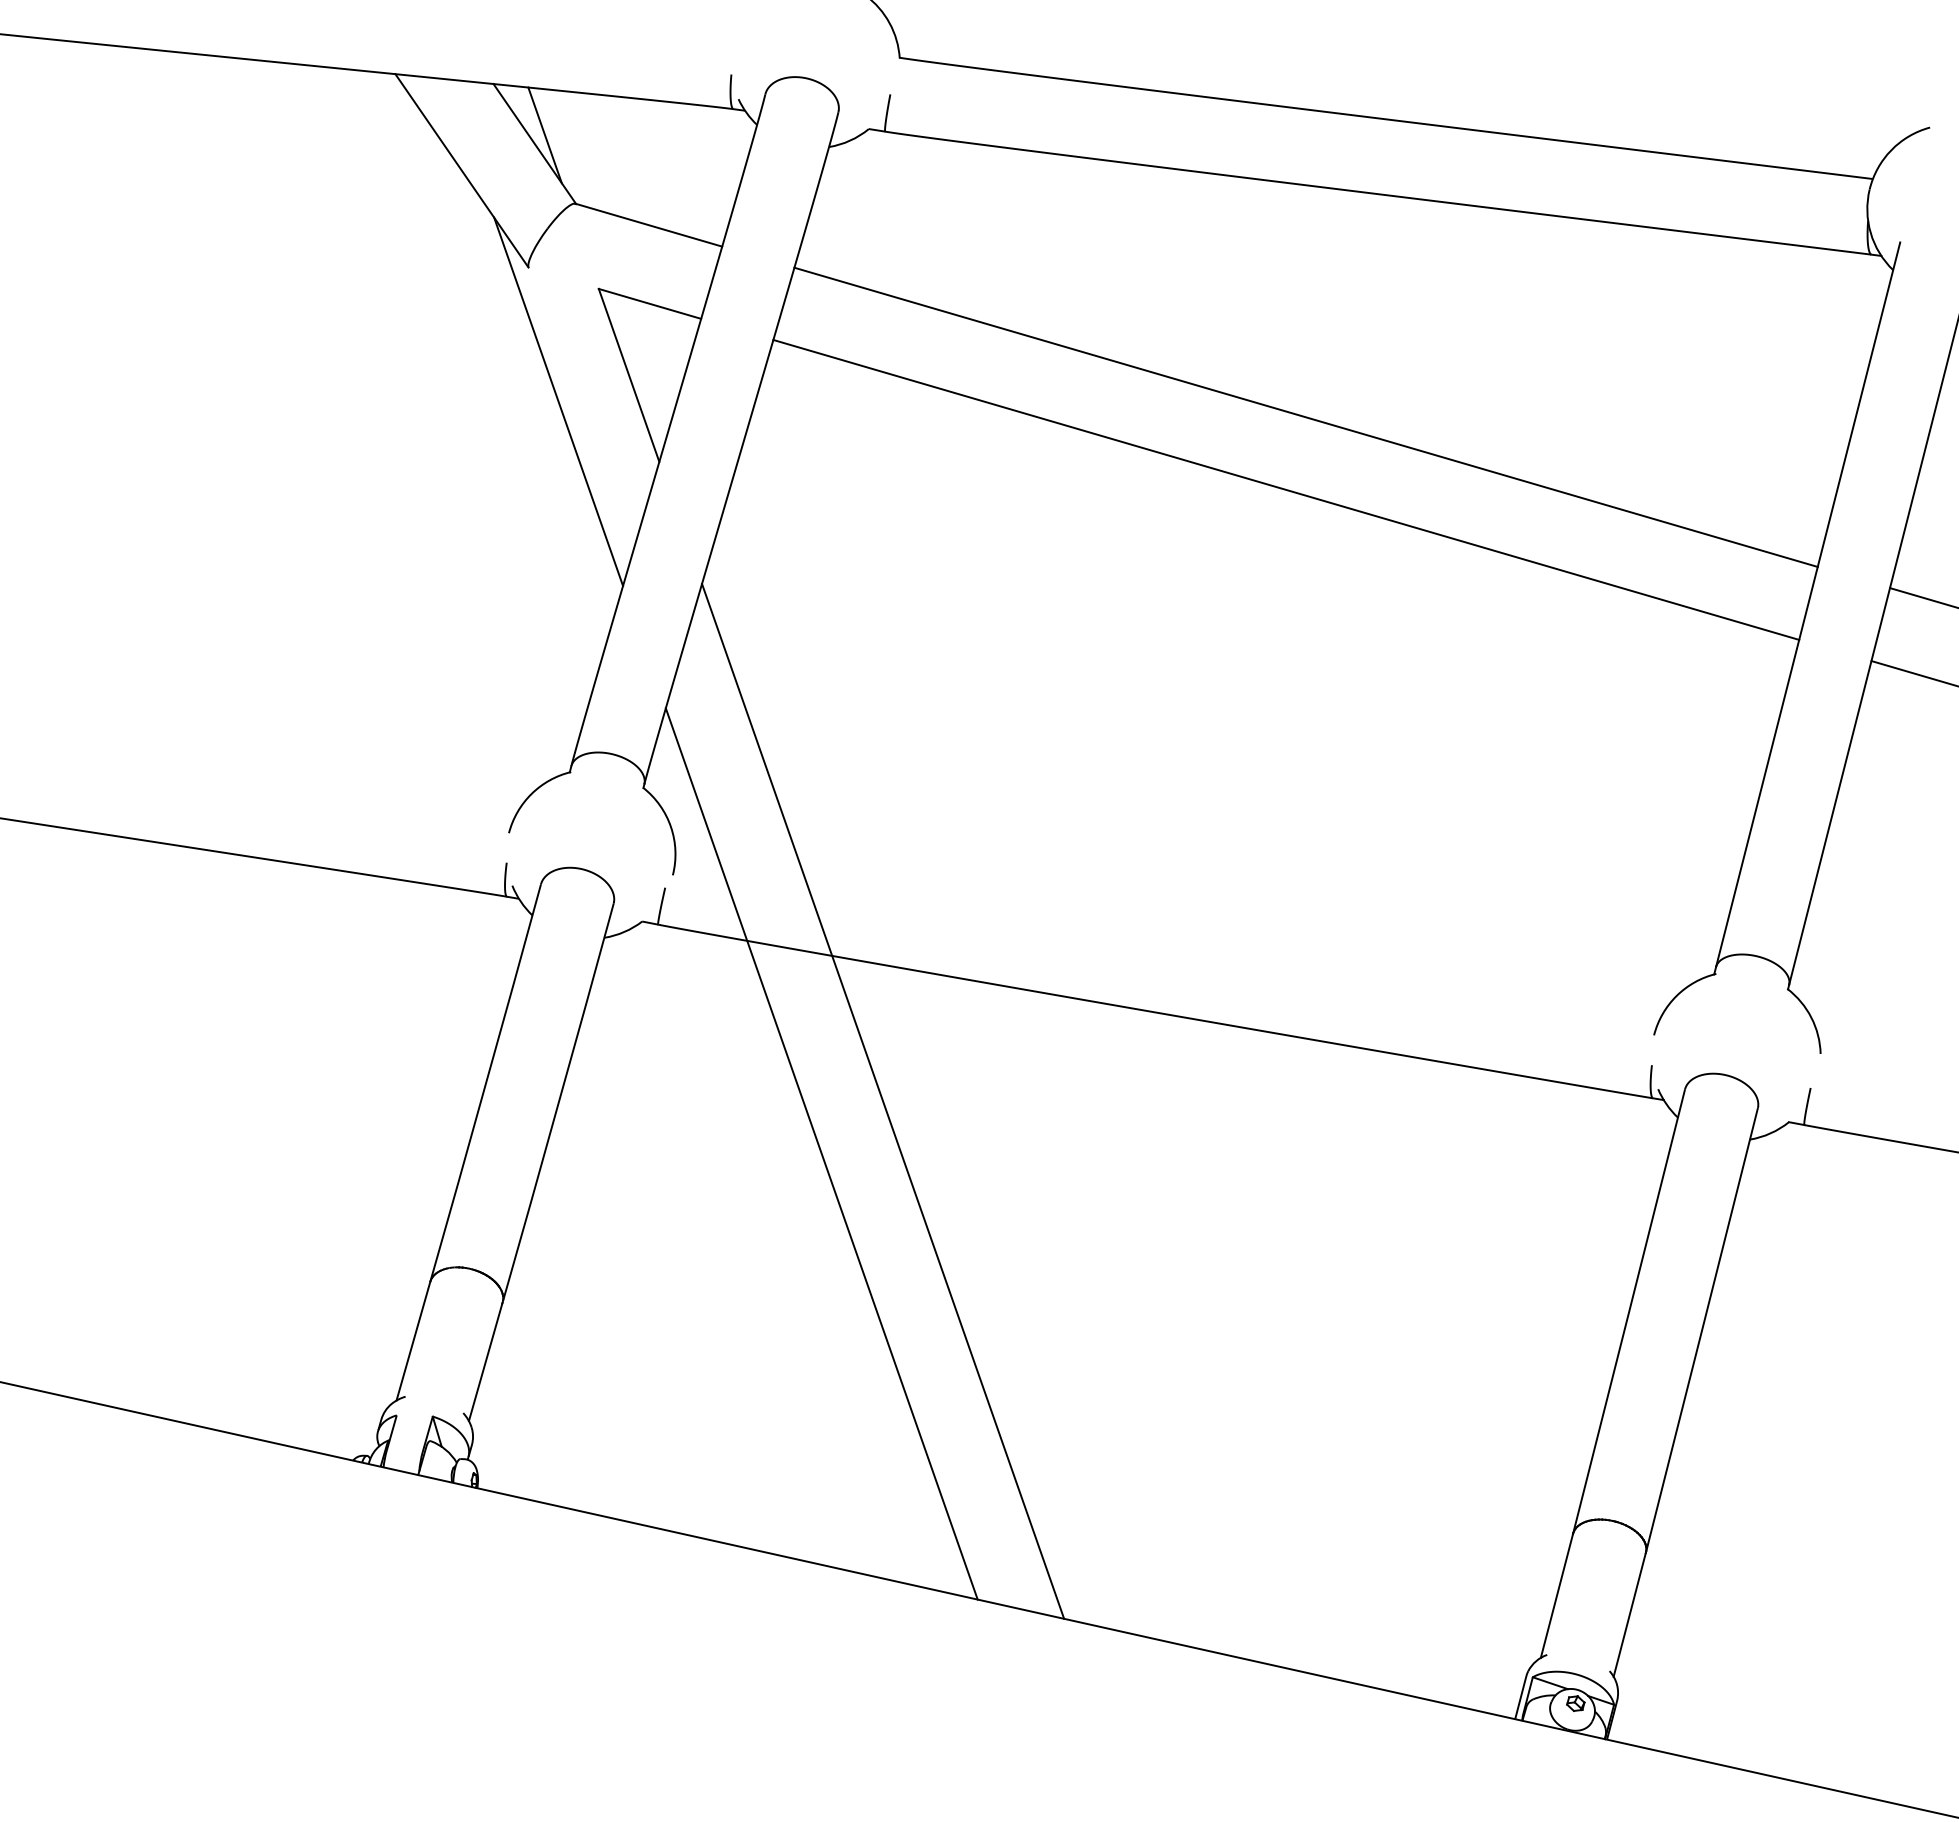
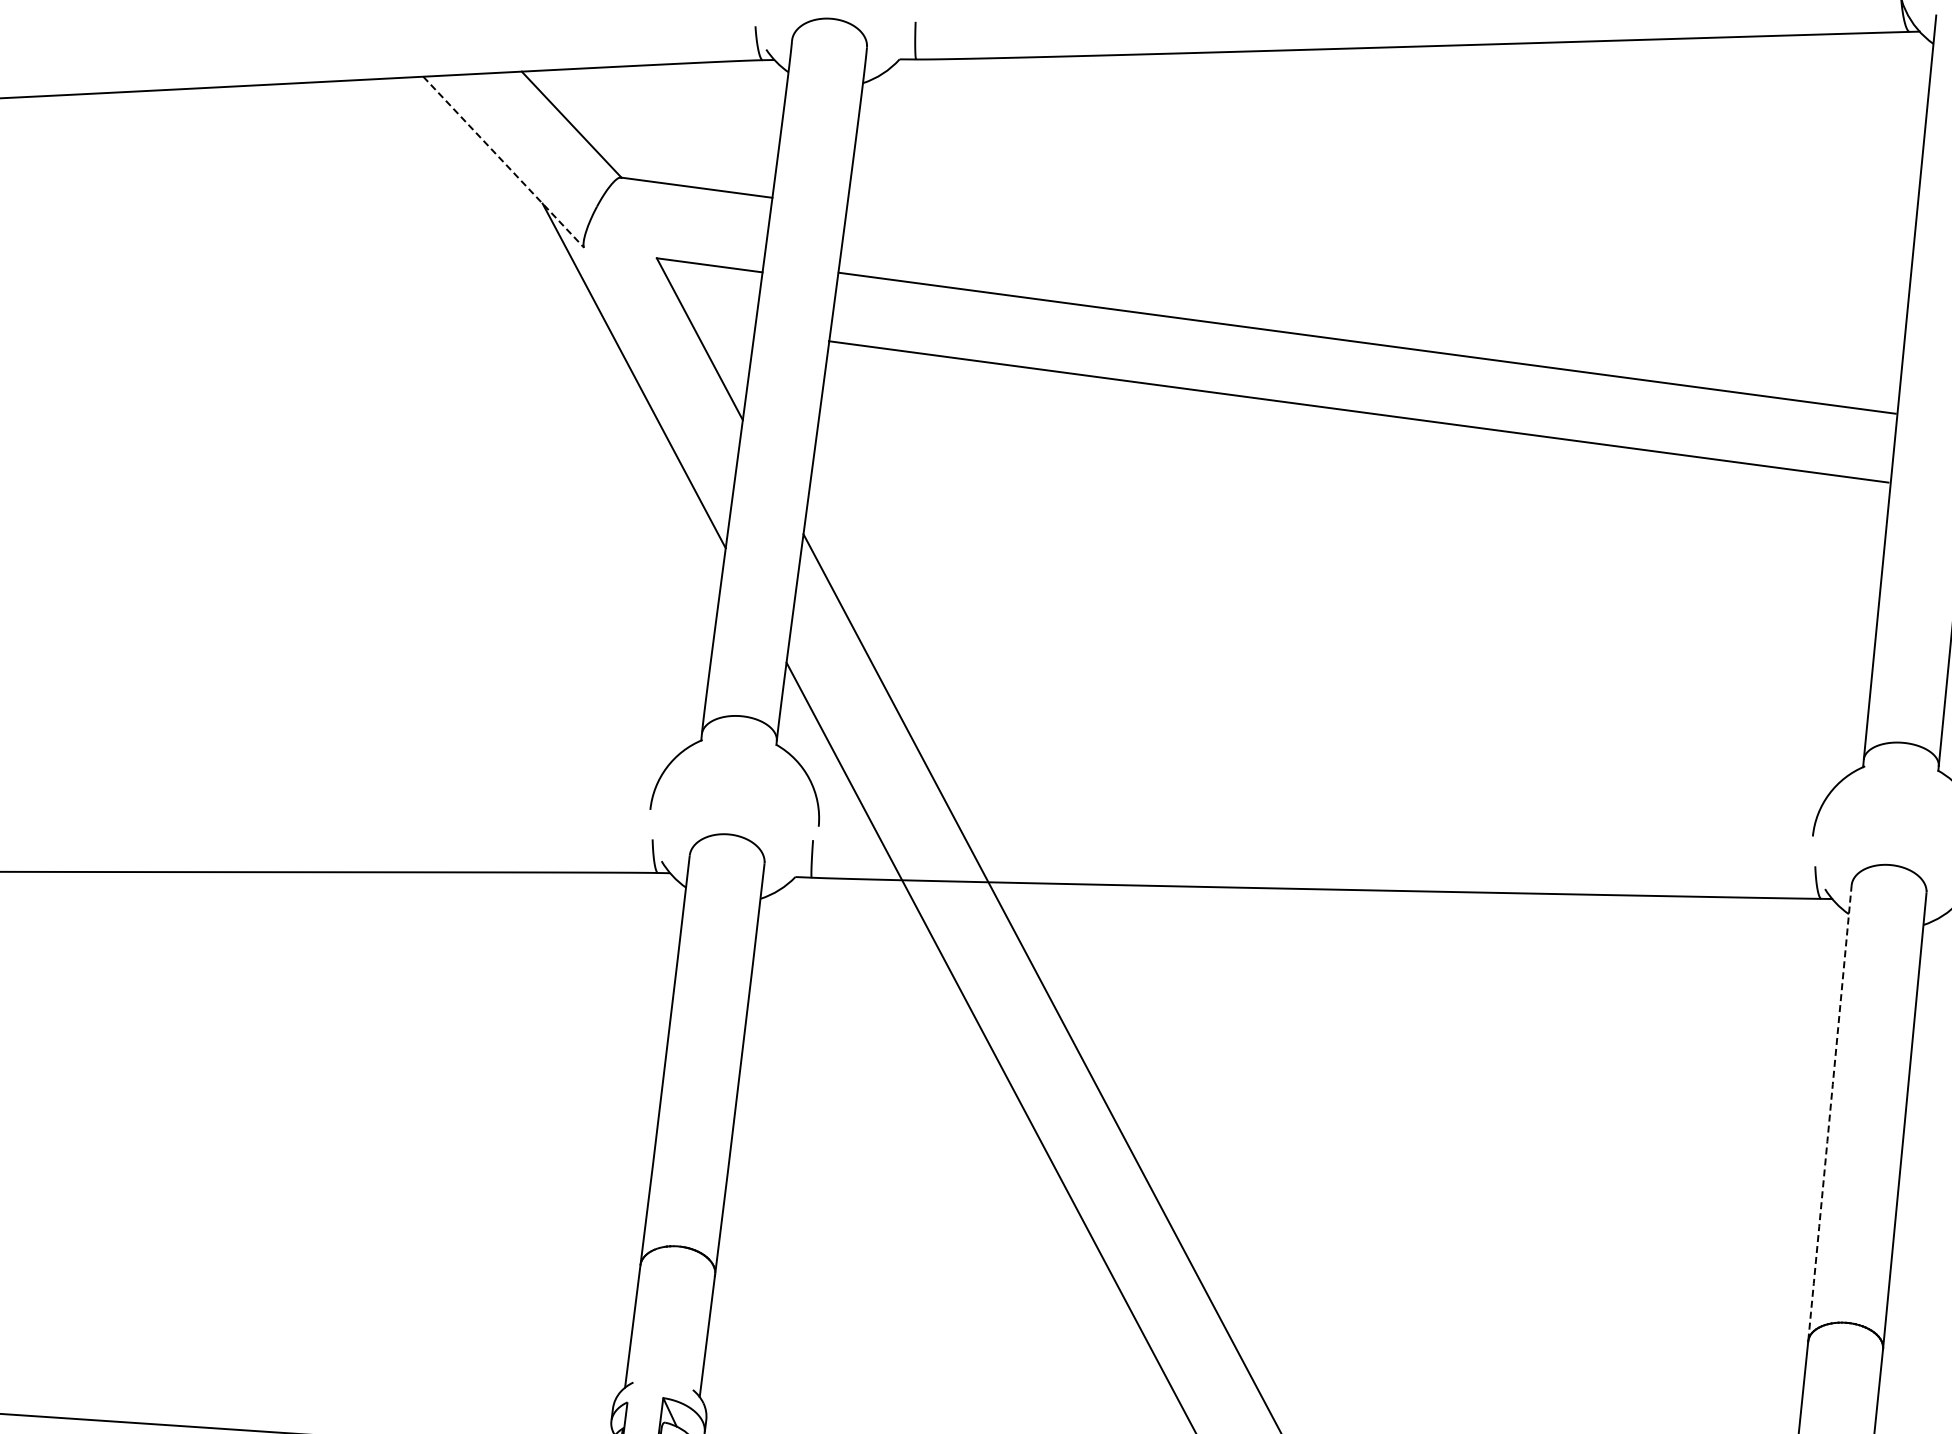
line: (544, 135) -> (579, 114), removed
line: (462, 171) -> (504, 162), solid -> dashed
line: (1305, 416) -> (1366, 342), moved
line: (1286, 489) -> (1358, 411), moved
arc: (1629, 1311) -> (1830, 1113), solid -> dashed

